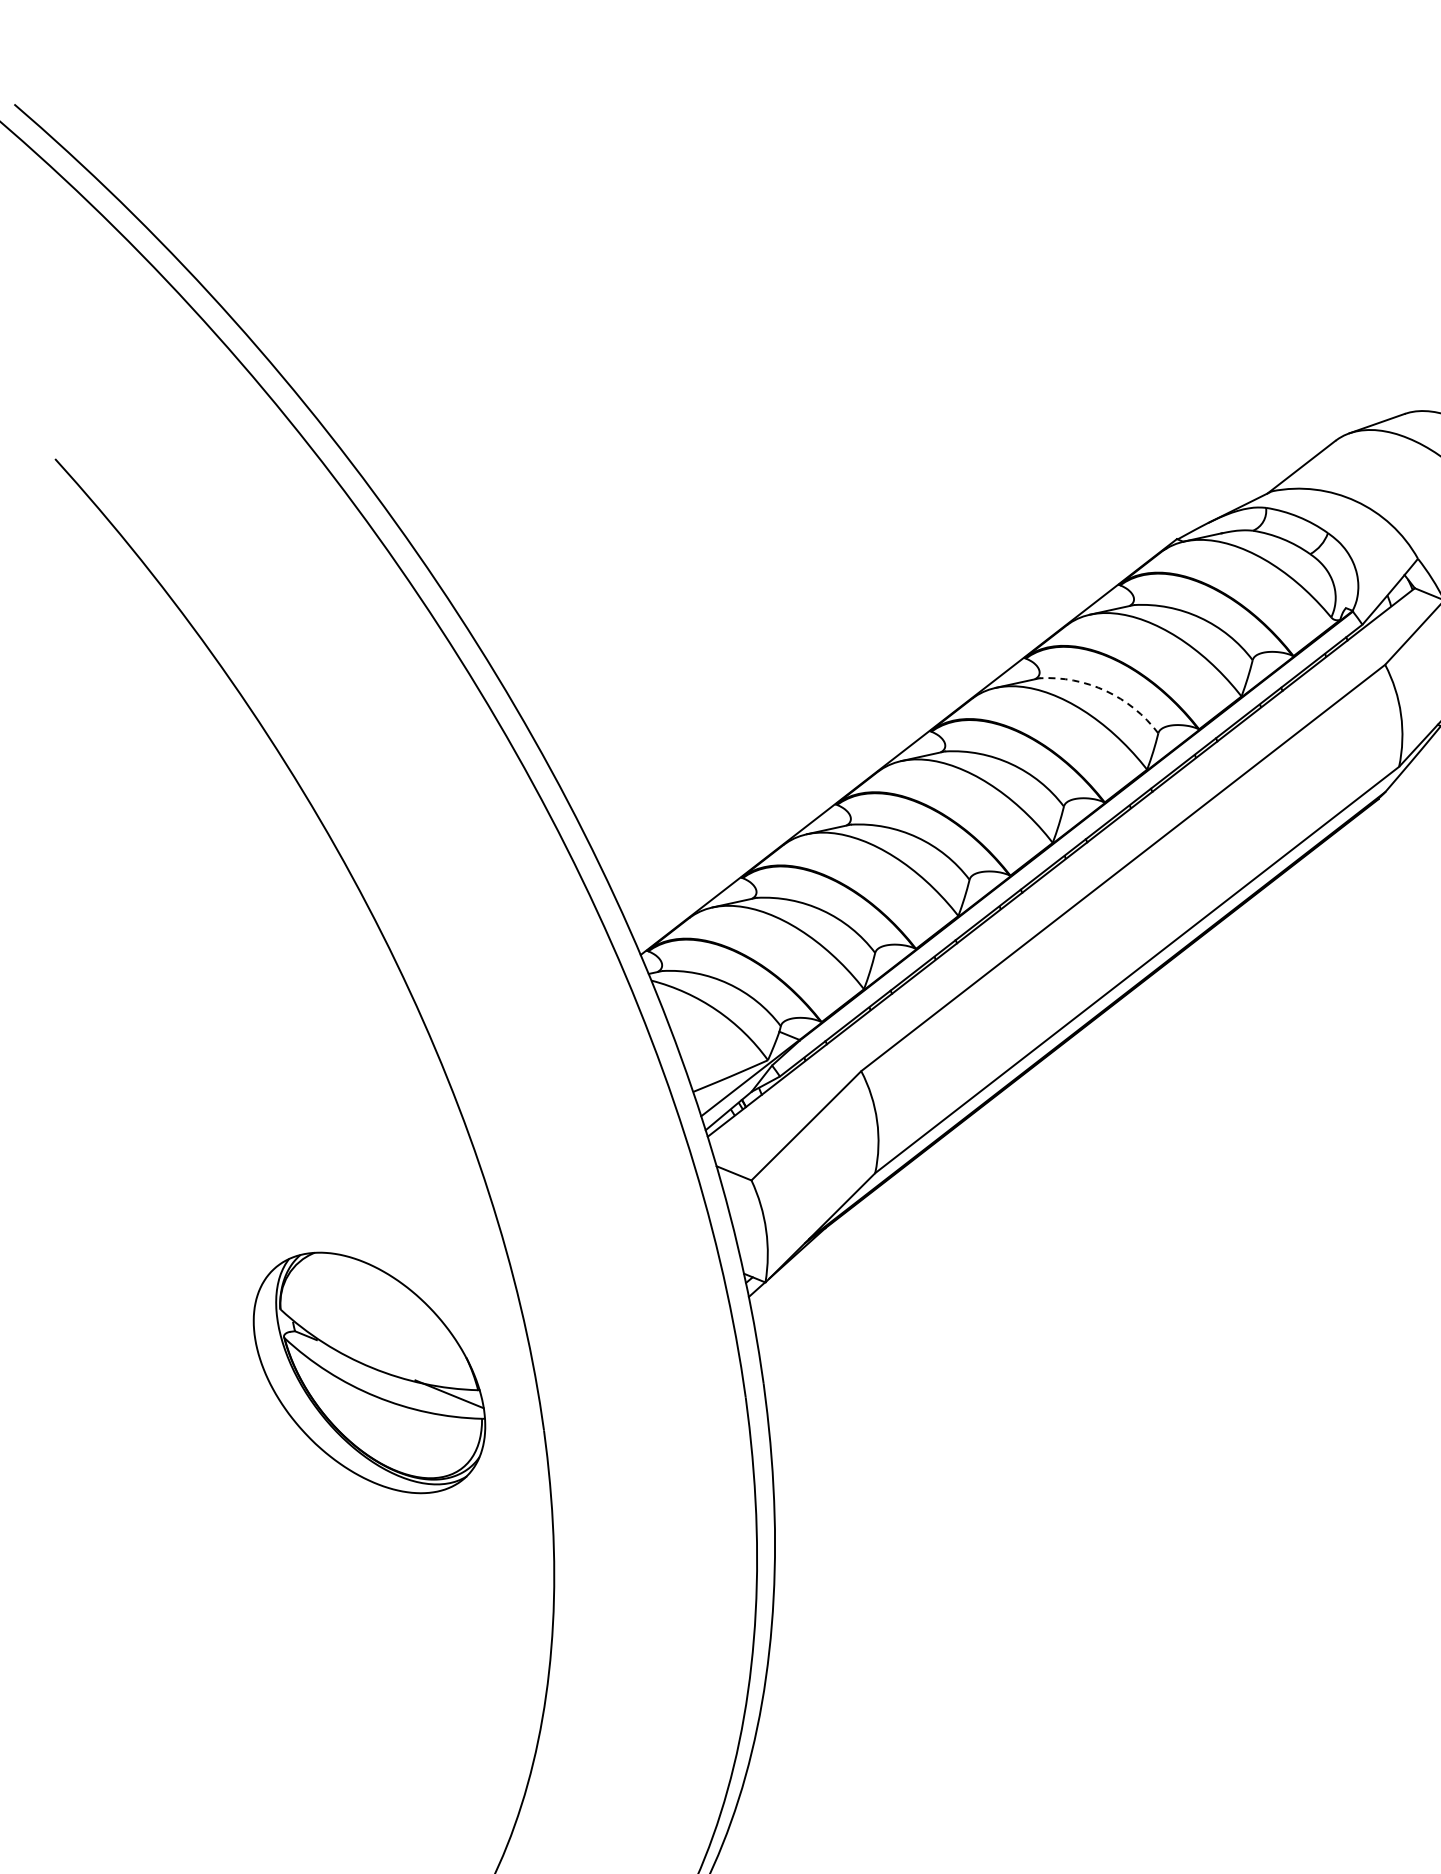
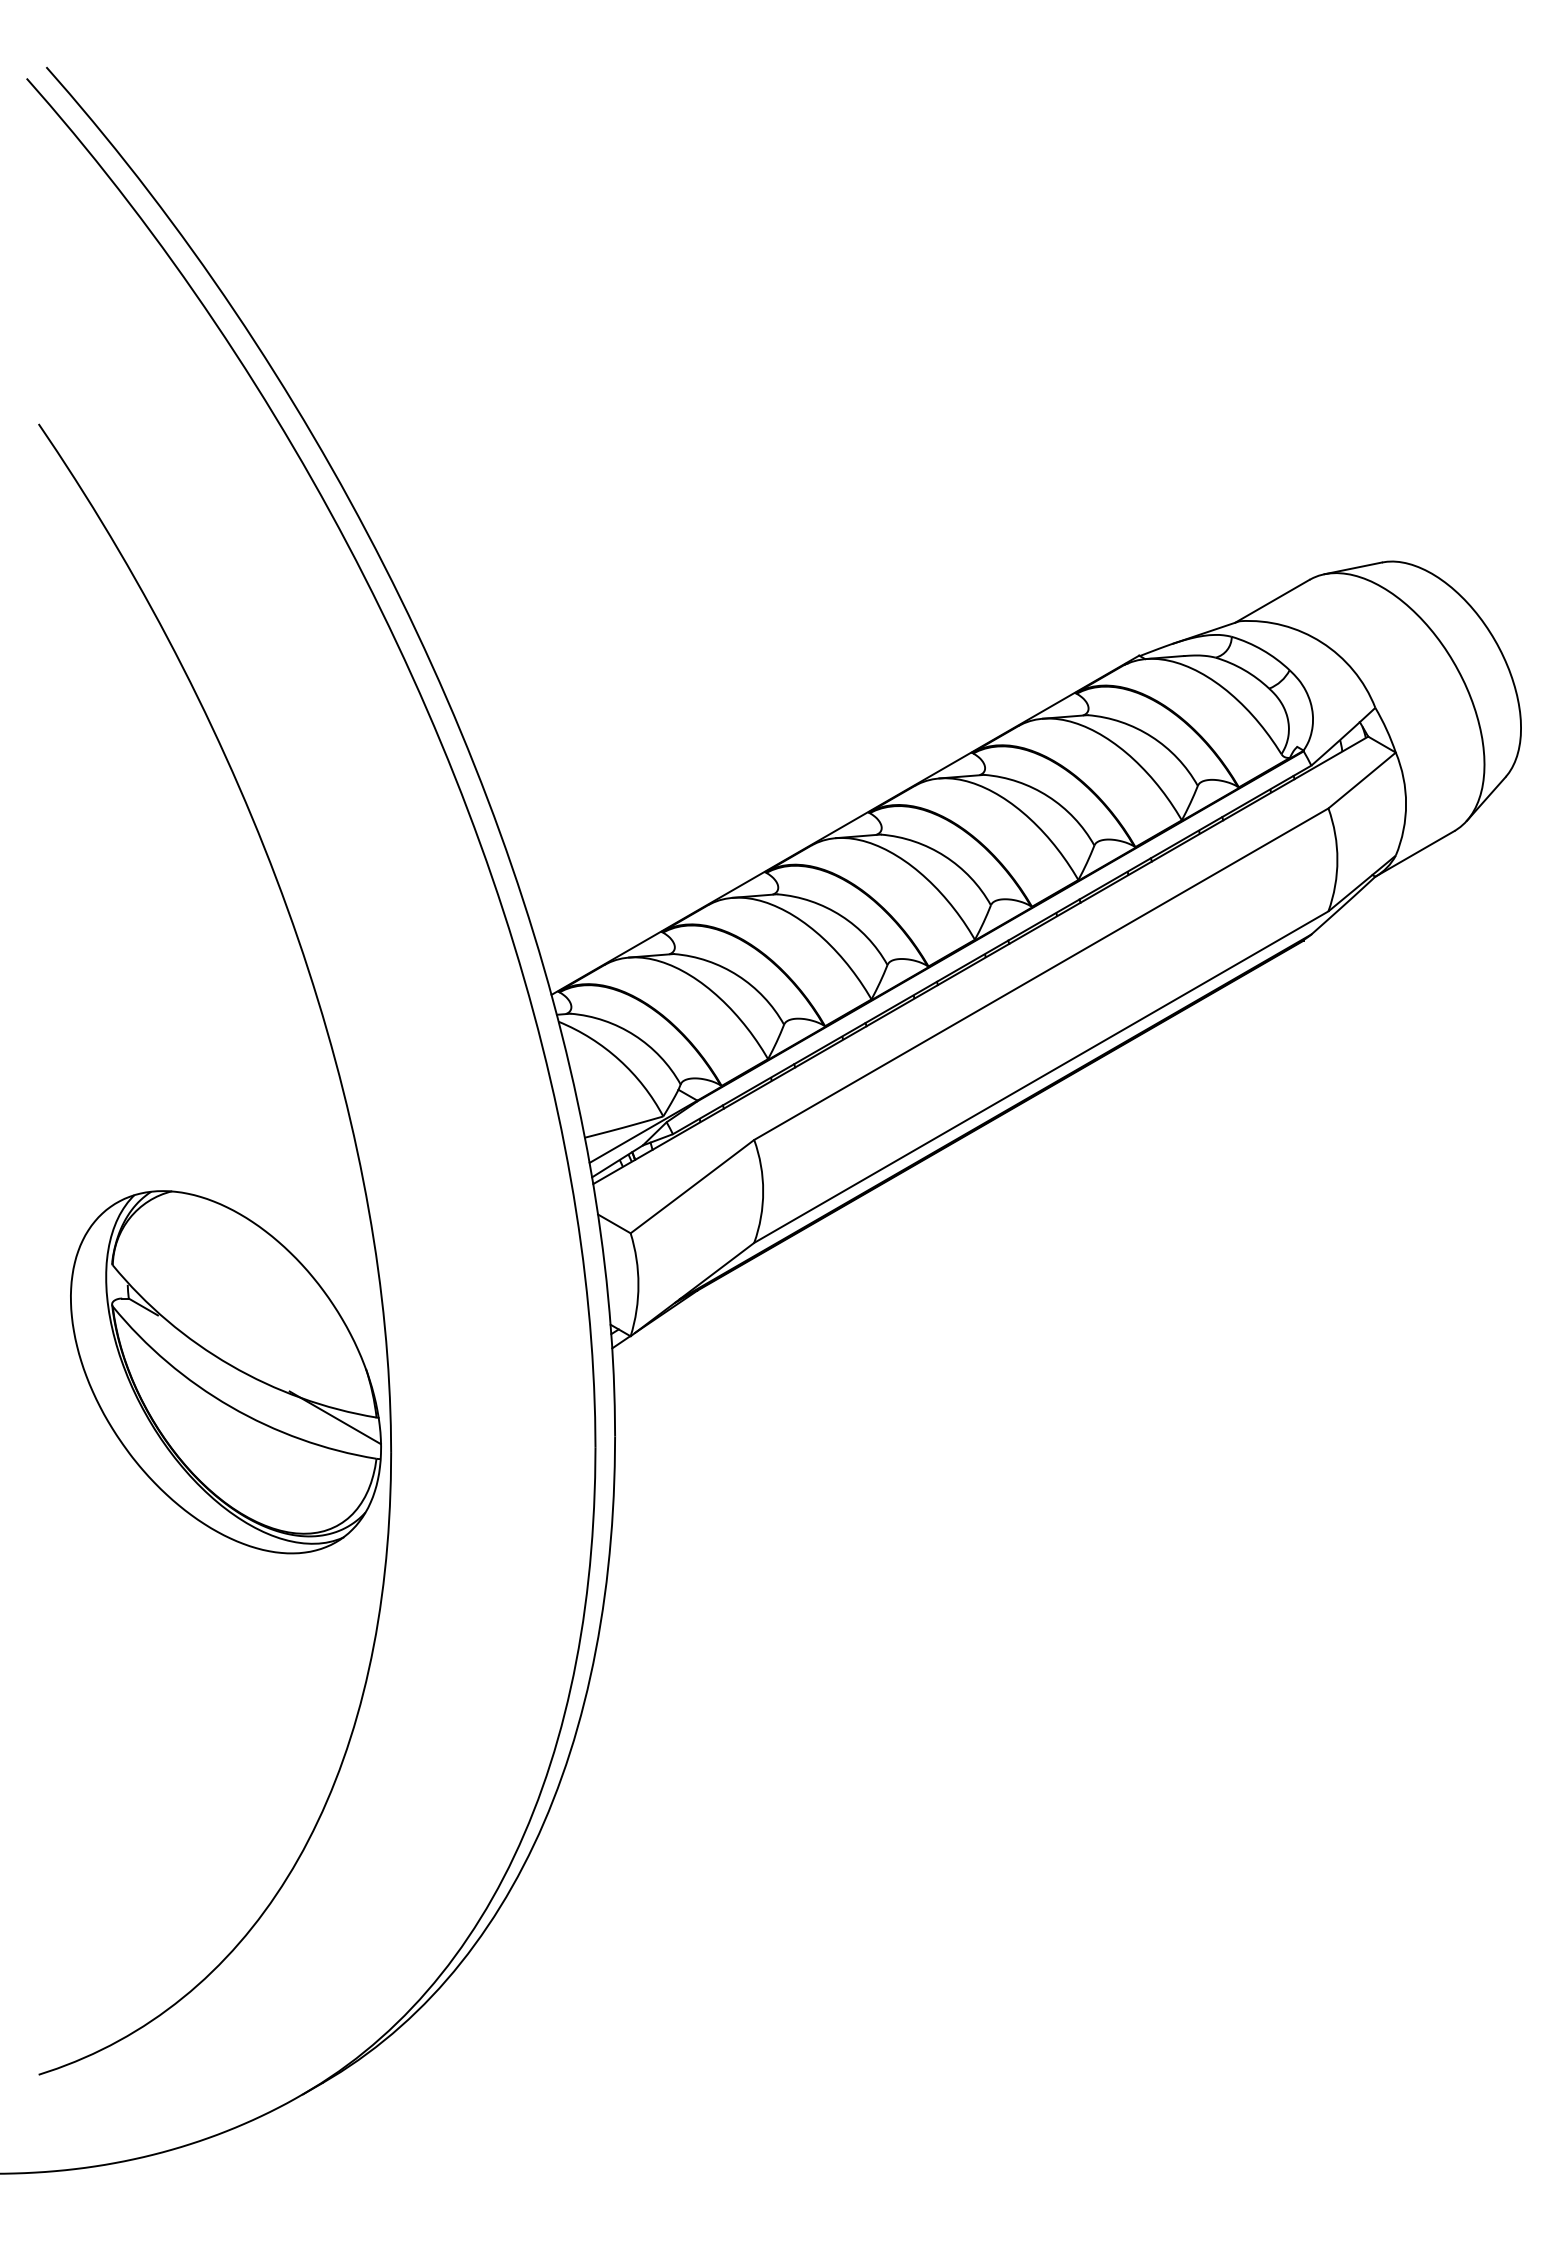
arc: (1106, 690) -> (1048, 796), dashed -> solid
part: (368, 1373) -> (225, 1372), size x1.43

